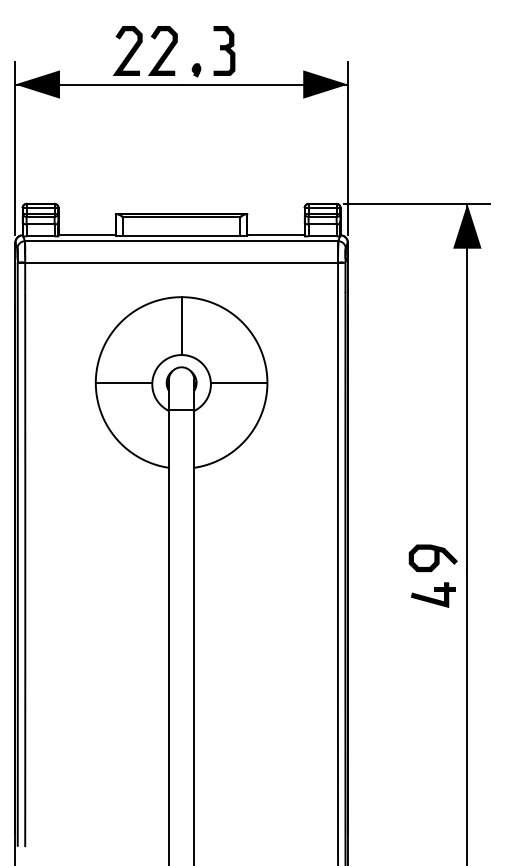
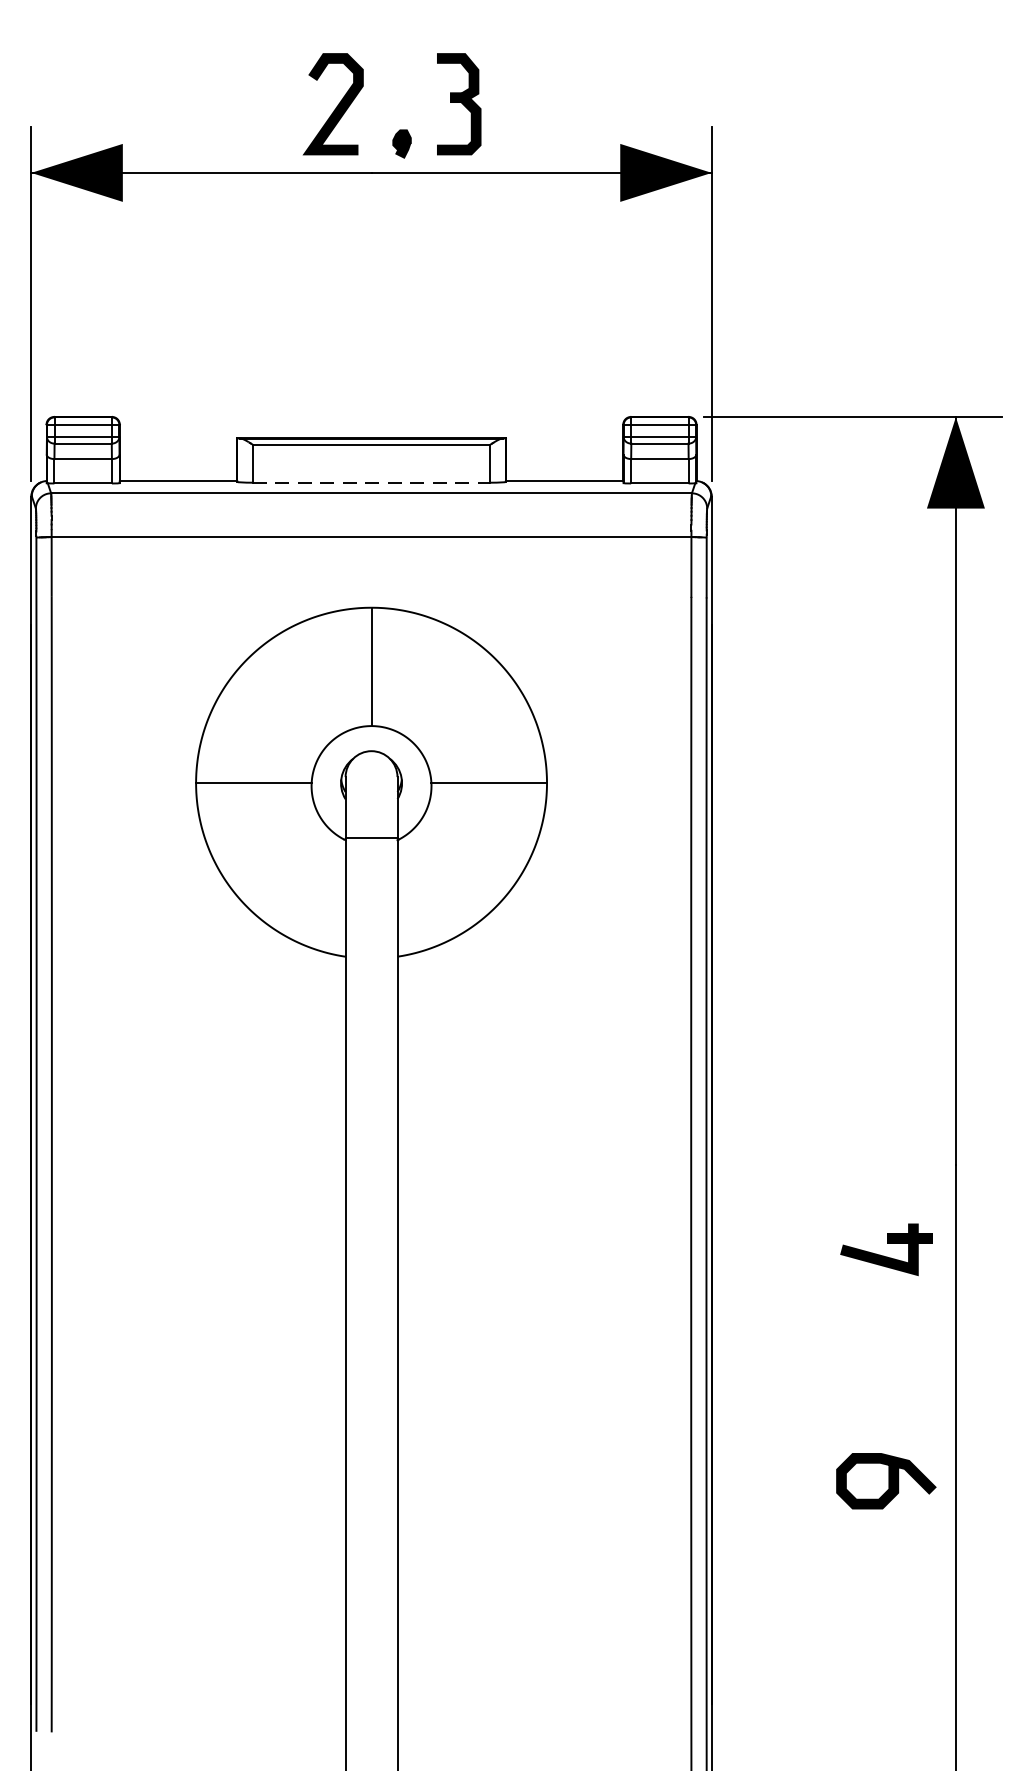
curve: (129, 51) -> (264, 105), removed
line: (182, 236) -> (373, 483), solid -> dashed
curve: (434, 557) -> (888, 1479), moved
part: (433, 594) -> (886, 1248), moved

